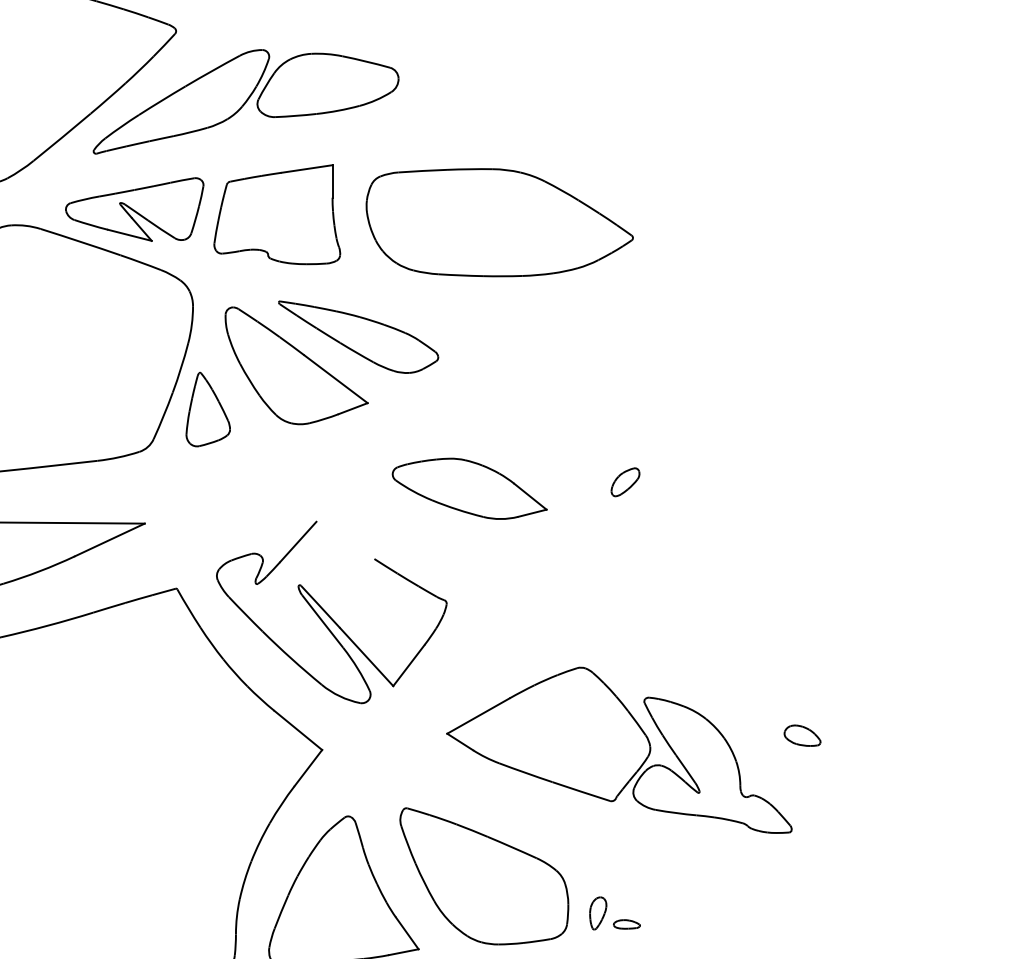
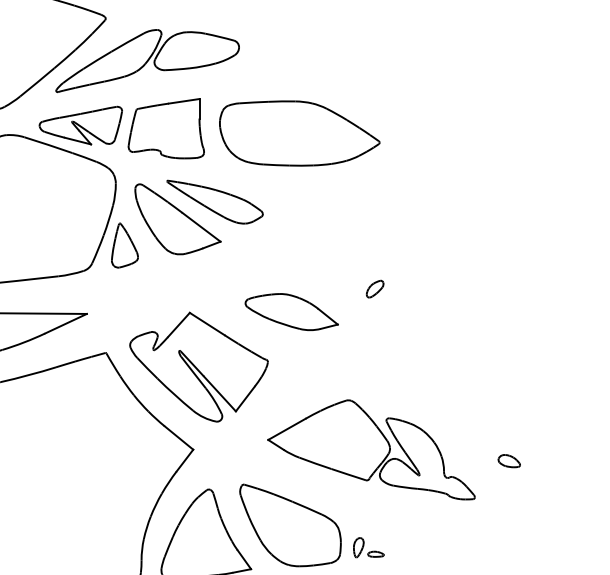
part: (469, 487) -> (291, 311), moved
line: (344, 539) -> (206, 323), added
part: (801, 736) -> (508, 461), moved

